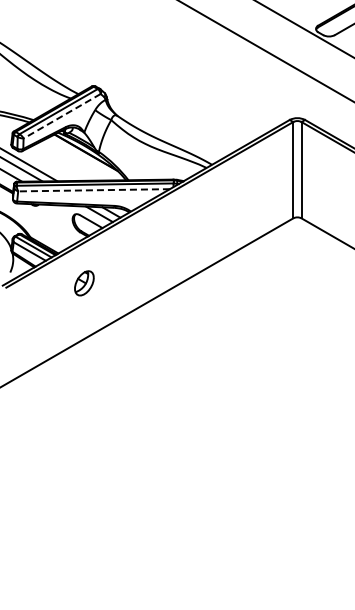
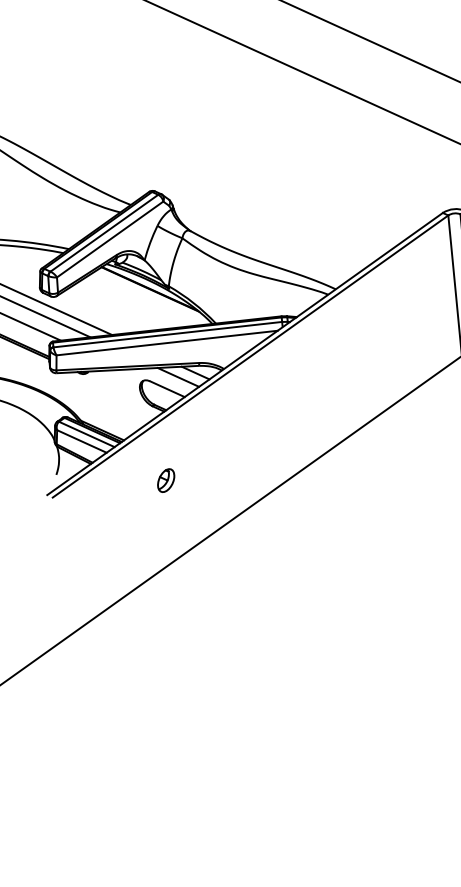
line: (62, 116) -> (110, 239), dashed -> solid
line: (94, 190) -> (167, 343), dashed -> solid
part: (84, 283) -> (166, 480), size x0.62

